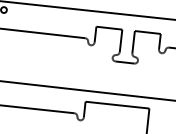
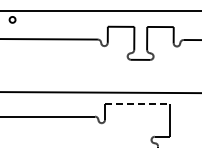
line: (117, 104) -> (137, 103), solid -> dashed

